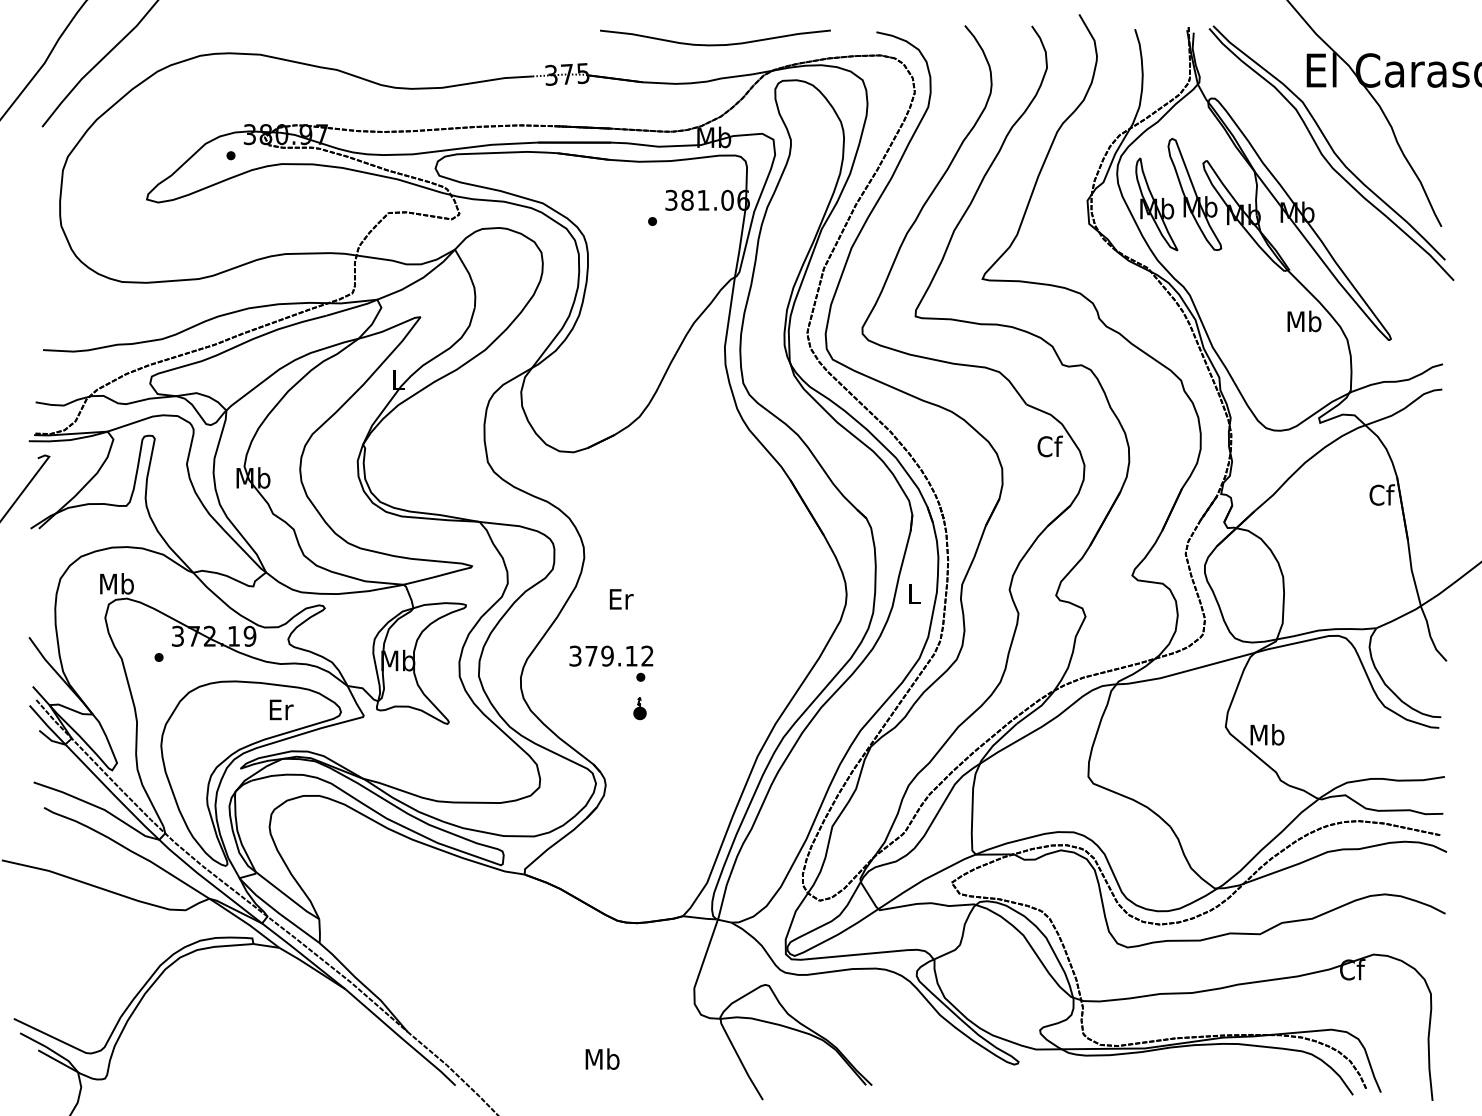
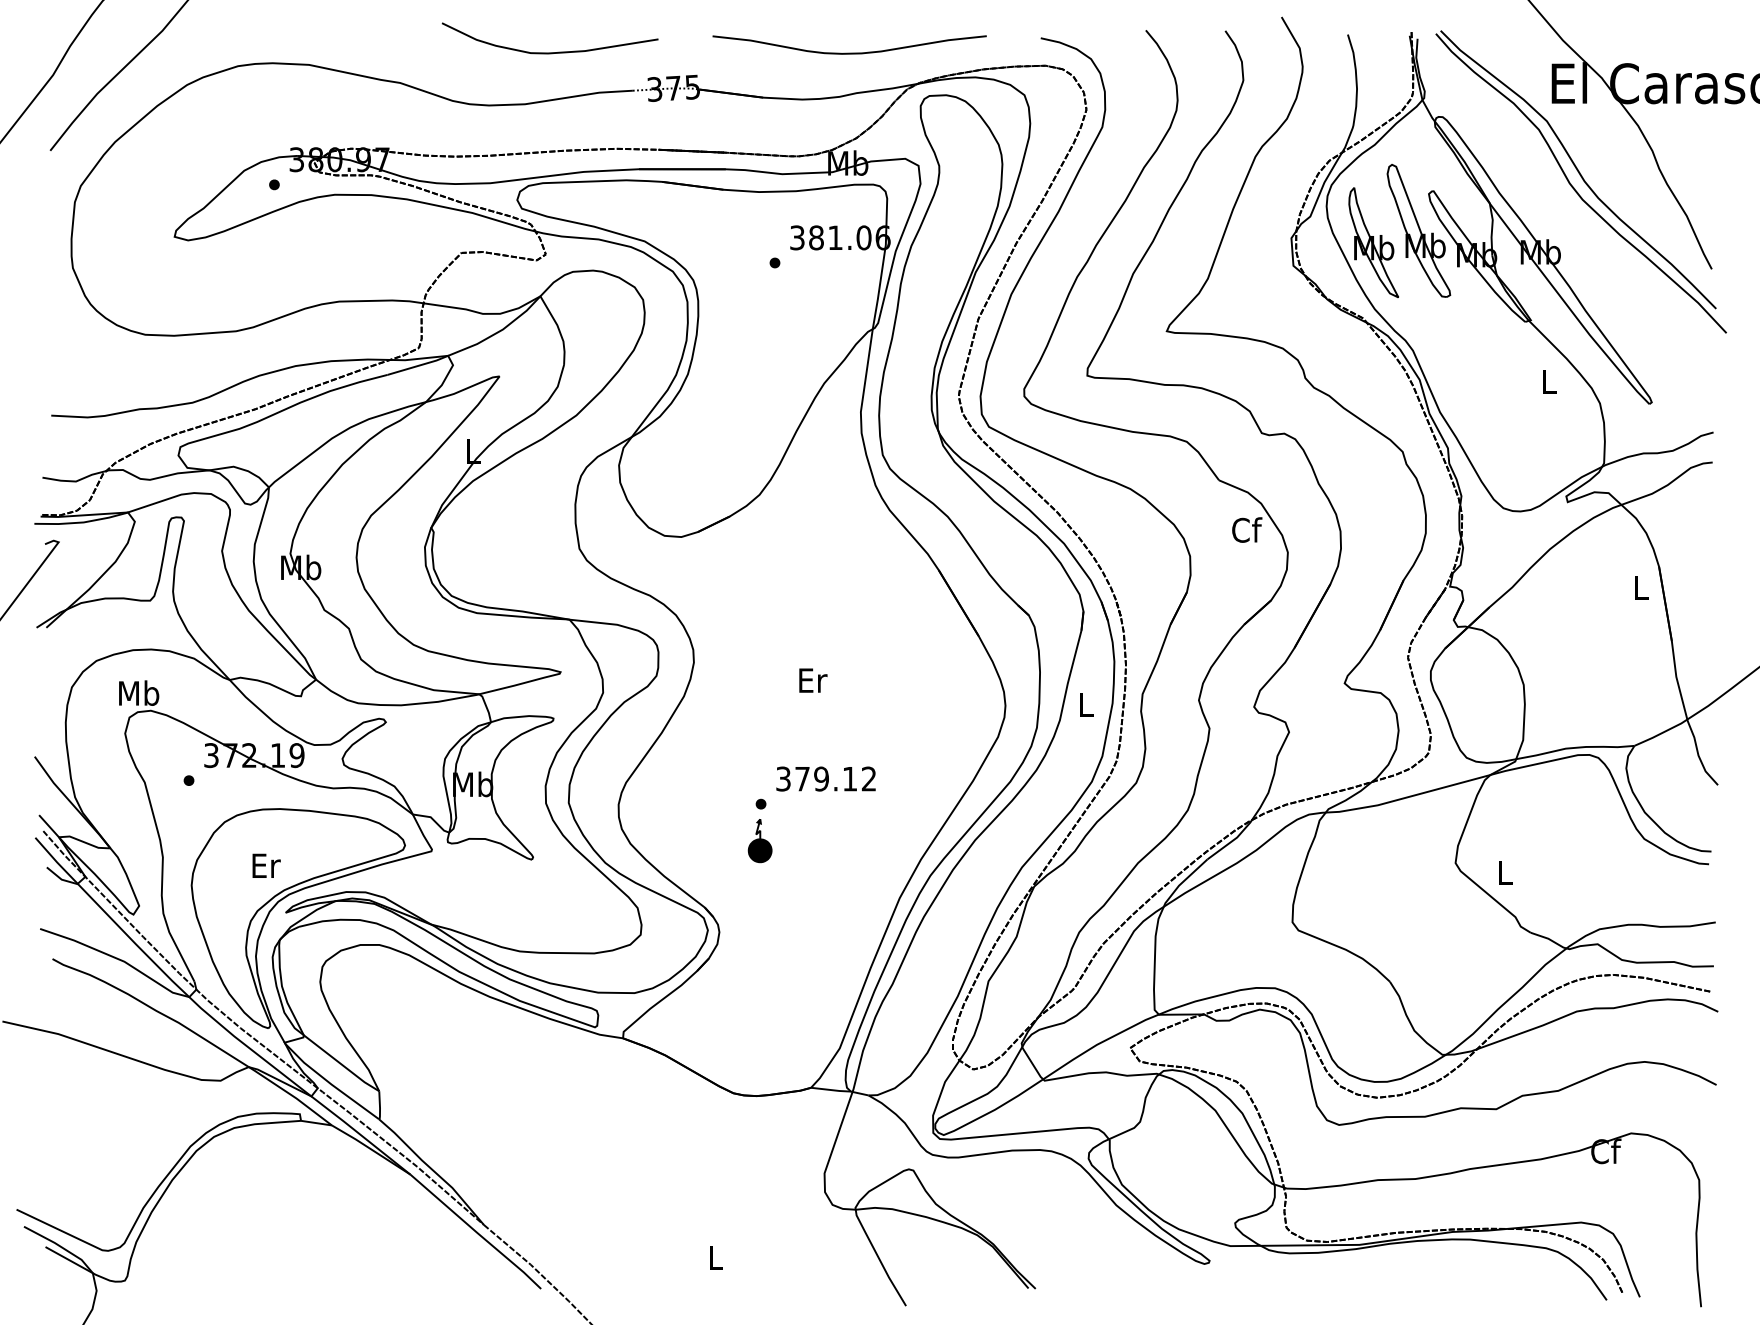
curve: (462, 44) -> (549, 52), added
text: (1304, 321) -> (1549, 381), Mb -> L
text: (1382, 494) -> (1641, 587), Cf -> L
text: (621, 599) -> (813, 680), moved
text: (610, 655) -> (825, 778), moved
part: (639, 708) -> (759, 841), size x1.67
text: (281, 709) -> (266, 865), moved
text: (1267, 734) -> (1505, 872), Mb -> L
text: (602, 1059) -> (715, 1257), Mb -> L

